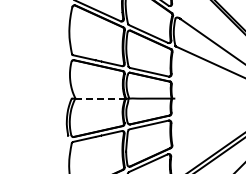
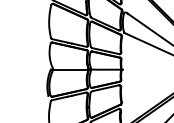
line: (100, 98) -> (71, 69), dashed -> solid

